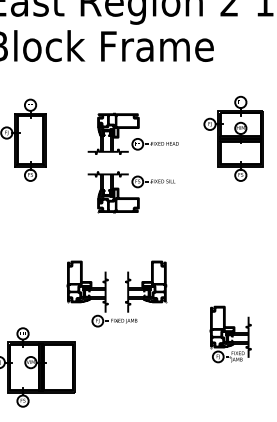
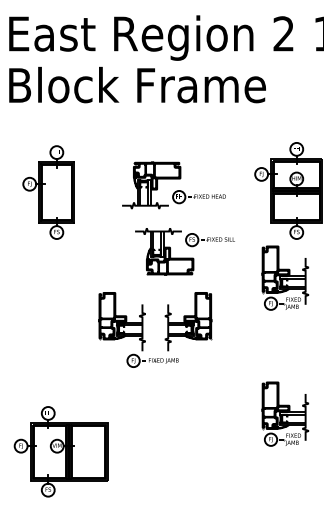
part: (131, 191) -> (184, 251), moved
part: (230, 214) -> (285, 277), added
part: (106, 293) -> (143, 329), moved

